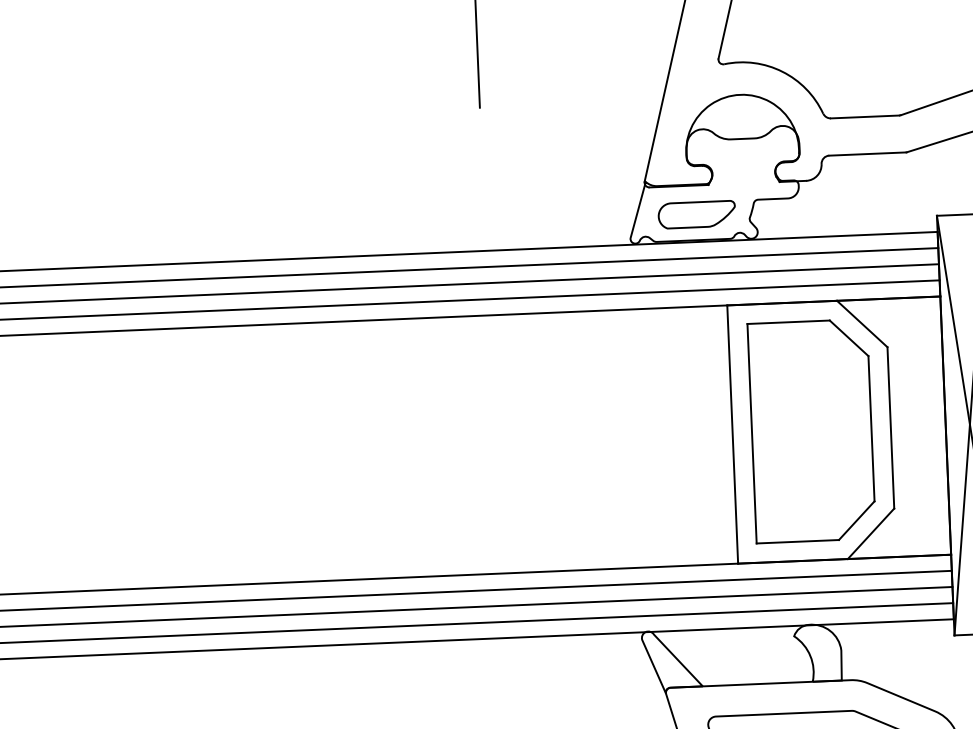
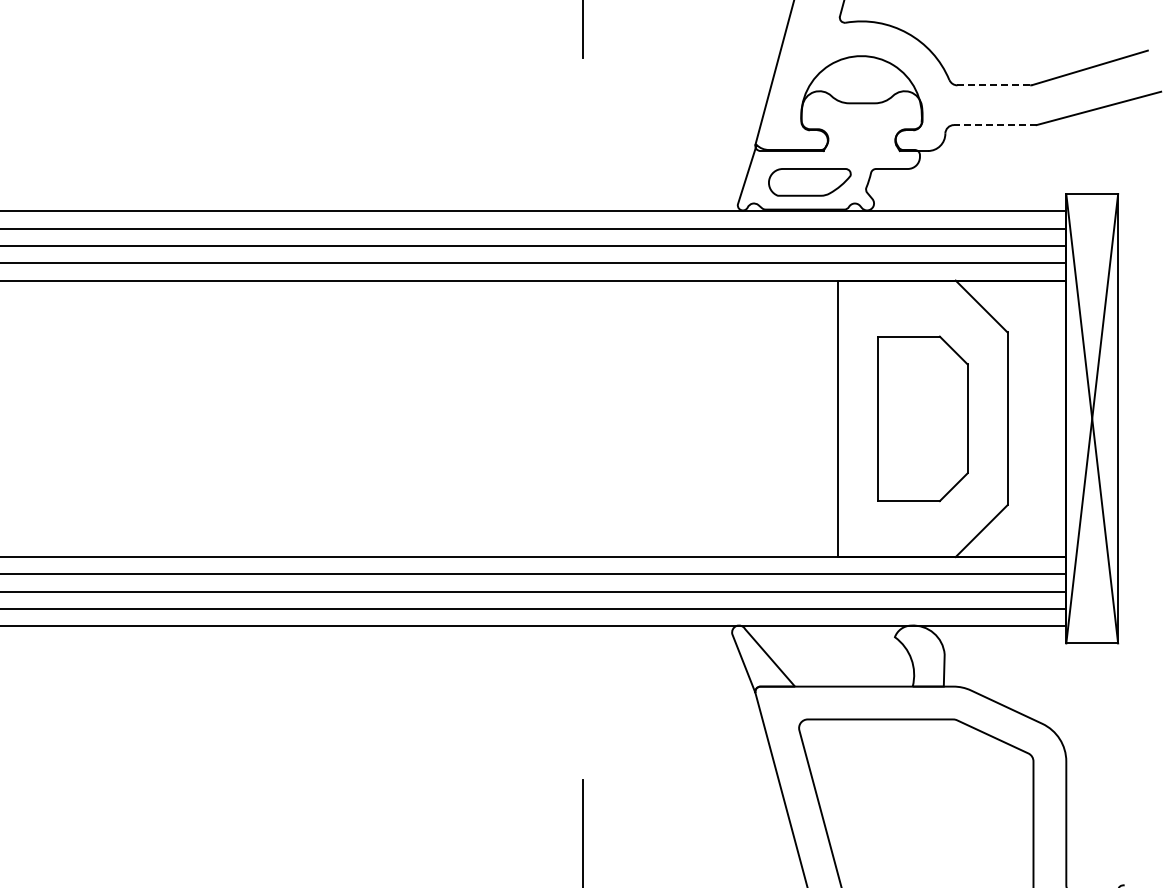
line: (864, 117) -> (993, 85), solid -> dashed
line: (867, 154) -> (994, 125), solid -> dashed
part: (811, 430) -> (922, 418), size x0.7

